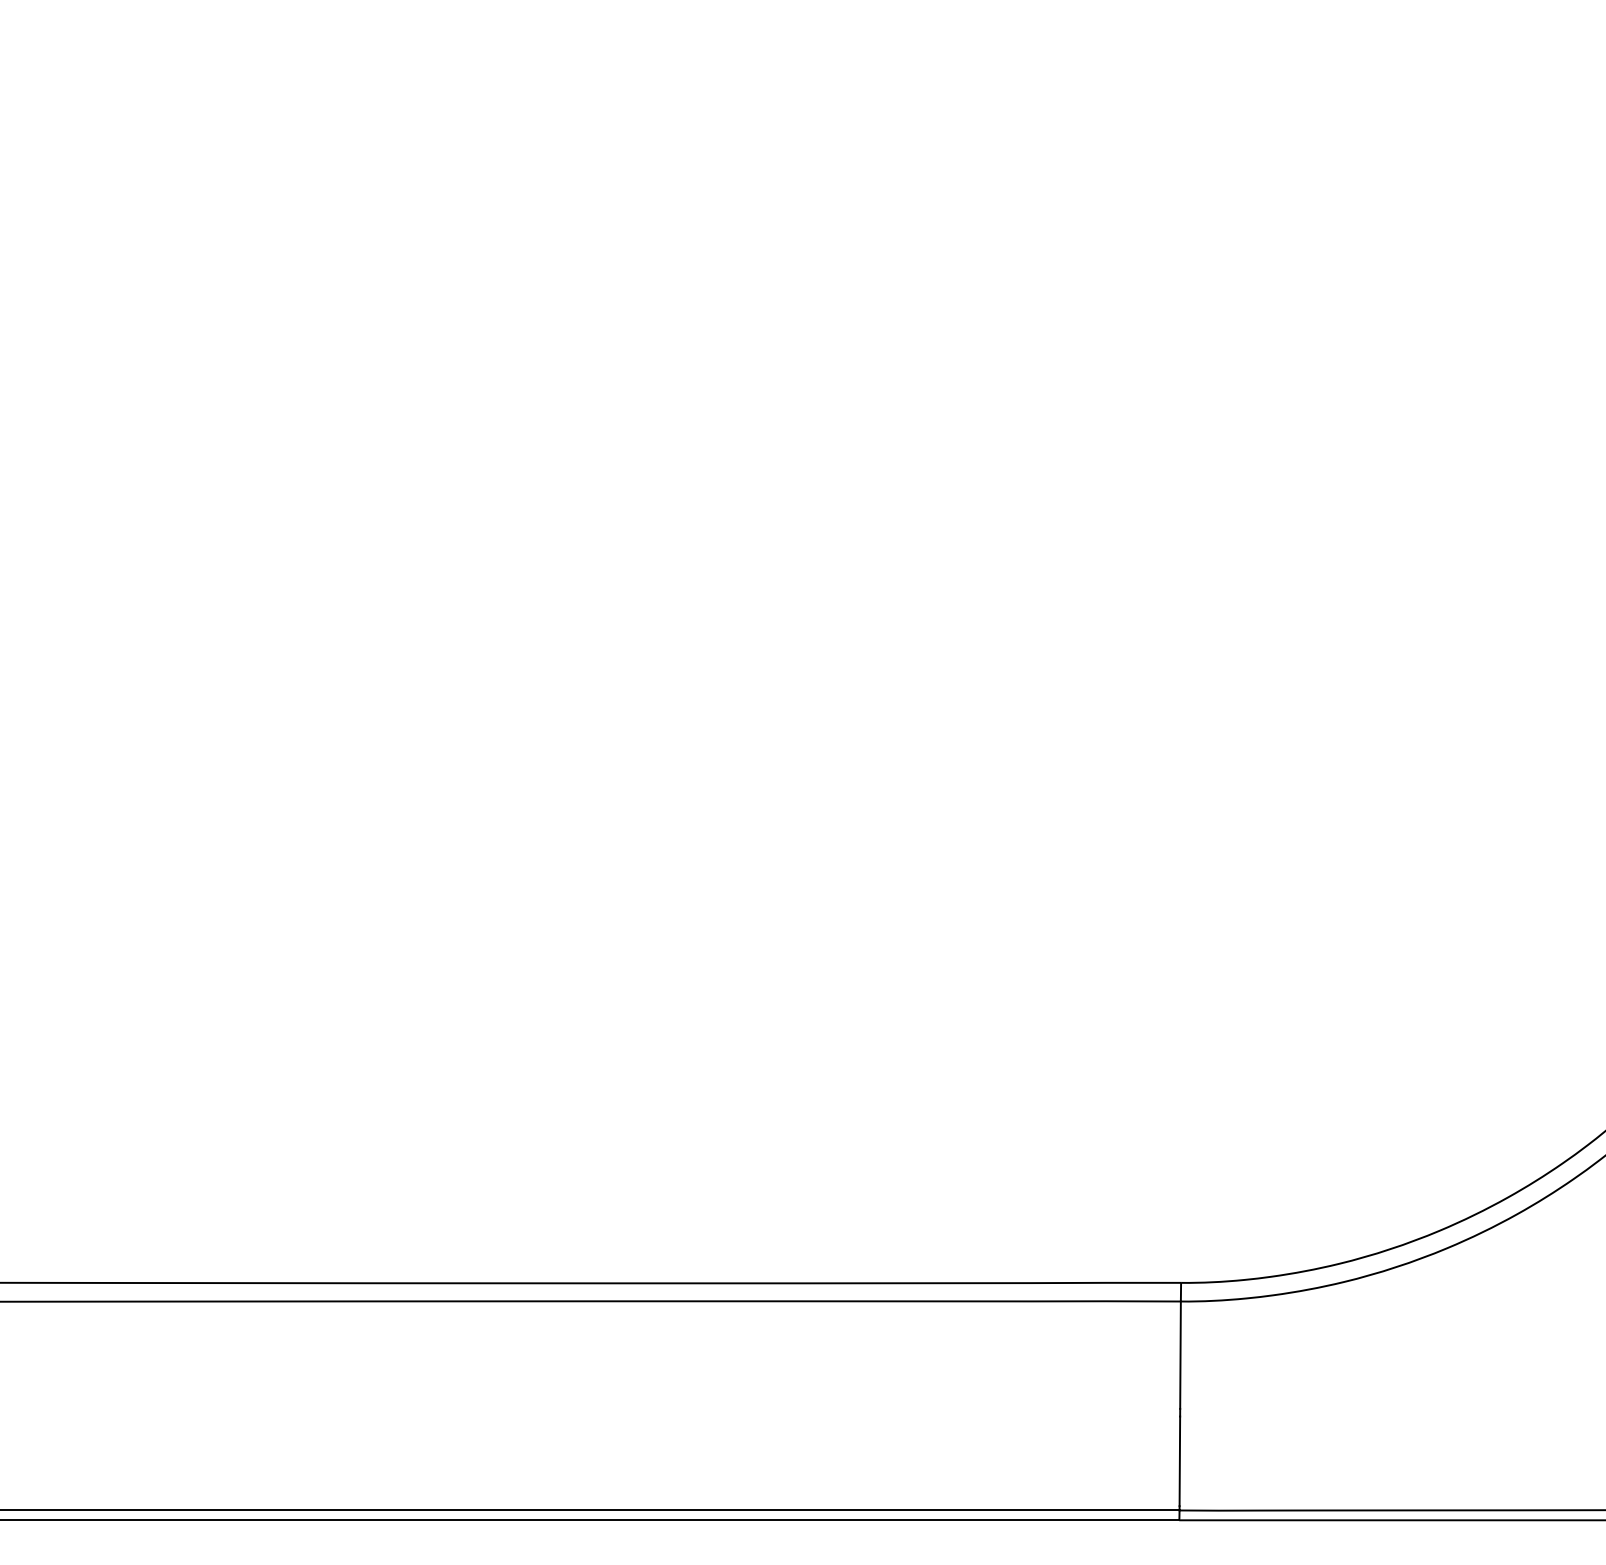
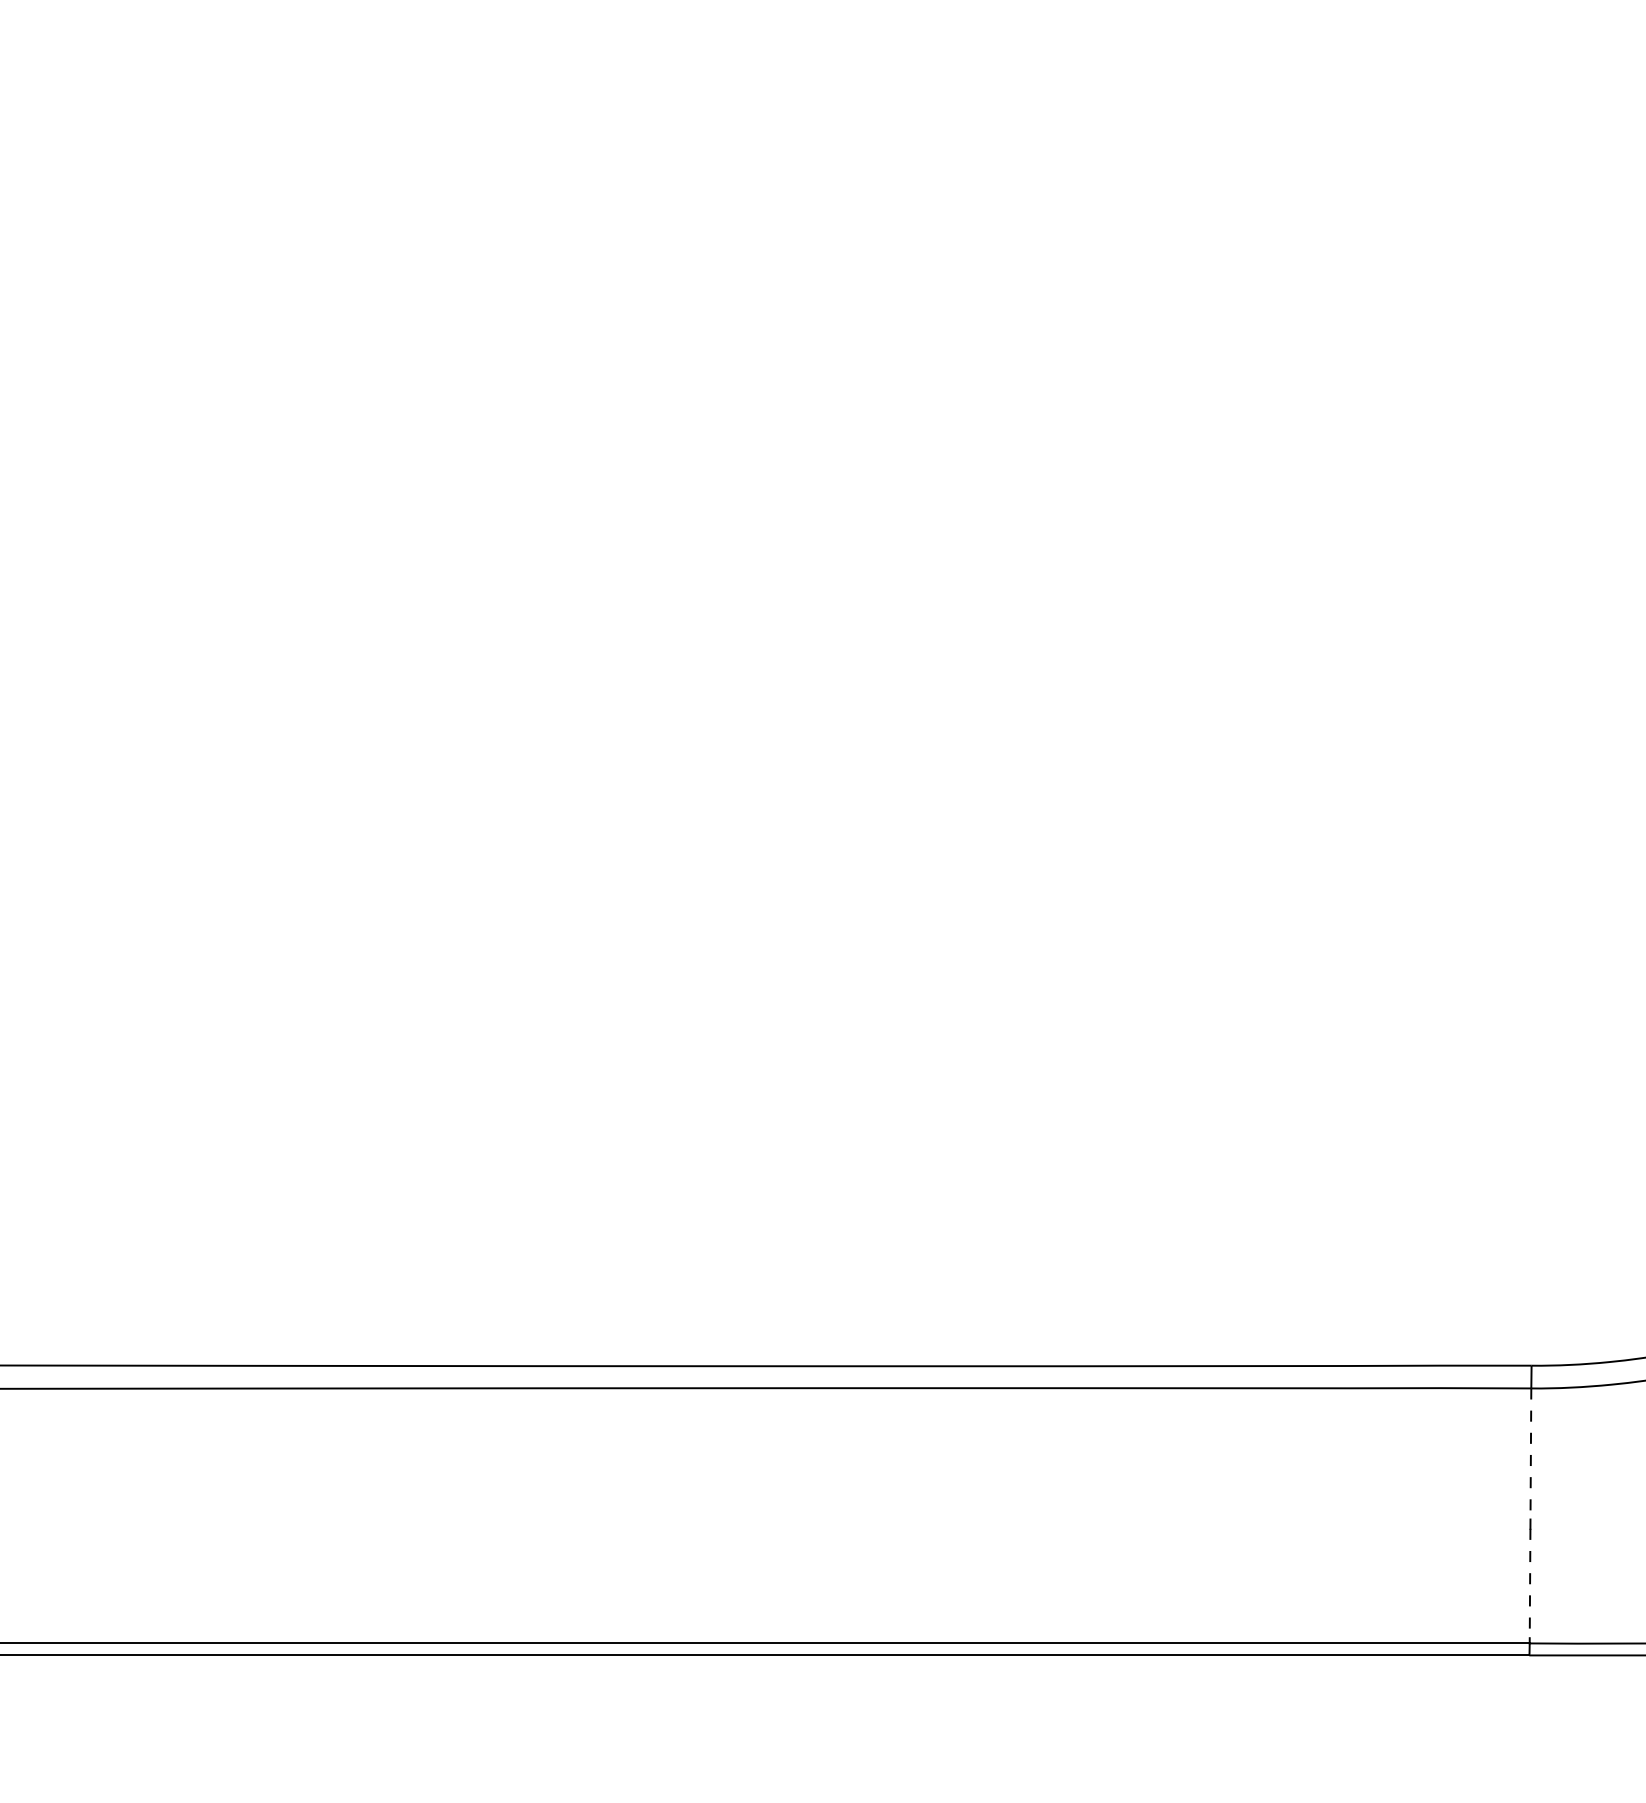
line: (1180, 1355) -> (1530, 1454), solid -> dashed
line: (1179, 1461) -> (1529, 1583), solid -> dashed

